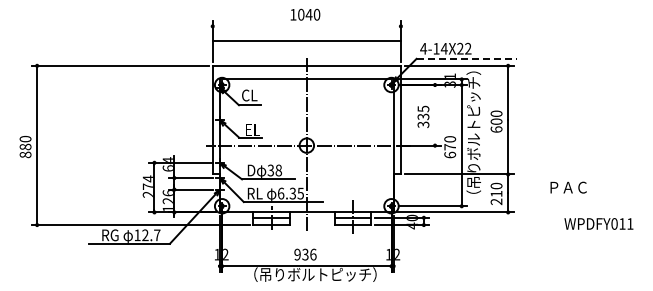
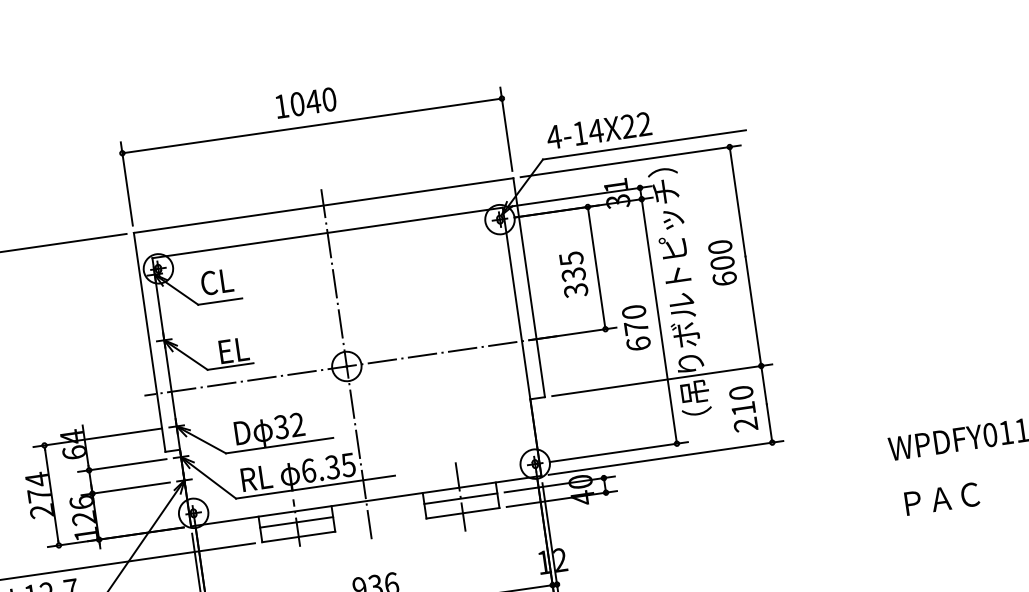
line: (306, 41) -> (311, 126), moved
line: (467, 58) -> (645, 144), dashed -> solid
line: (435, 115) -> (597, 268), added
text: (278, 170) -> (296, 424), 38 -> 32
text: (568, 187) -> (941, 498), moved

